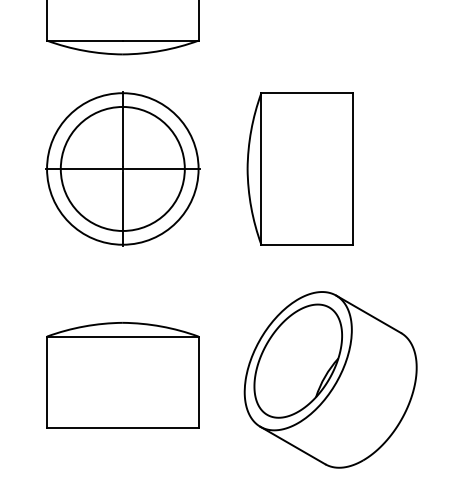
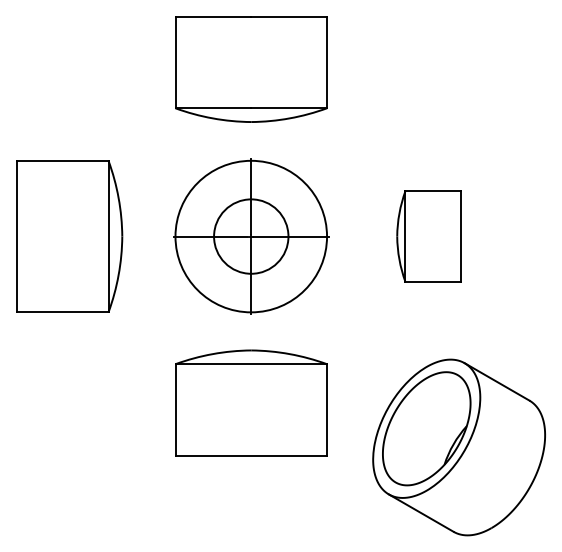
circle: (123, 168) -> (251, 236), size x0.6
part: (300, 168) -> (428, 236), size x0.6
part: (123, 374) -> (251, 402), moved

